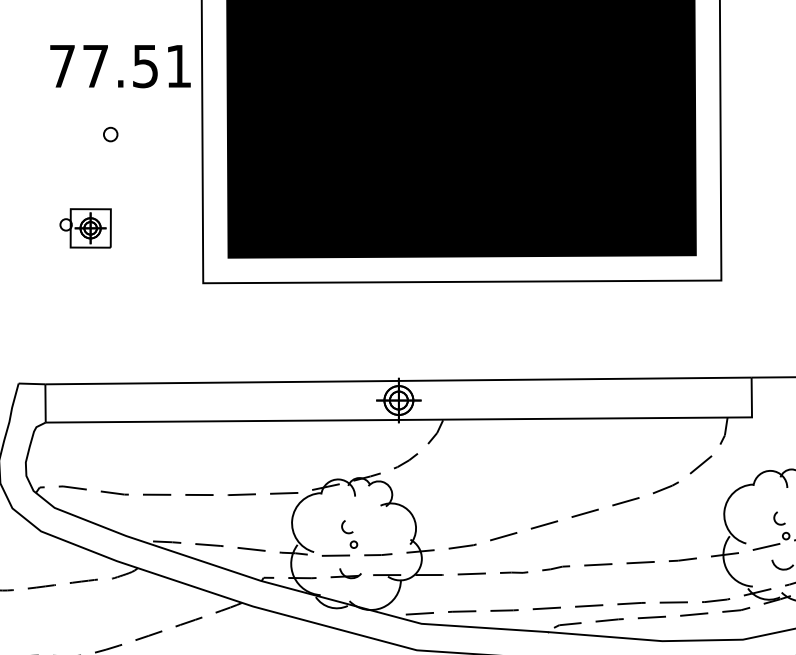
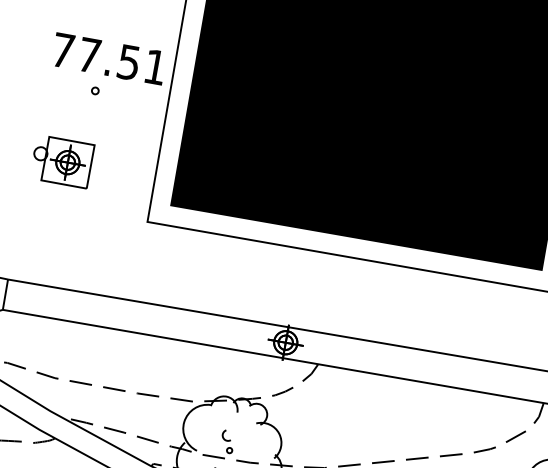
text: (120, 66) -> (109, 59), moved
part: (110, 134) -> (95, 90), size x0.62
part: (85, 228) -> (62, 161), size x1.43

